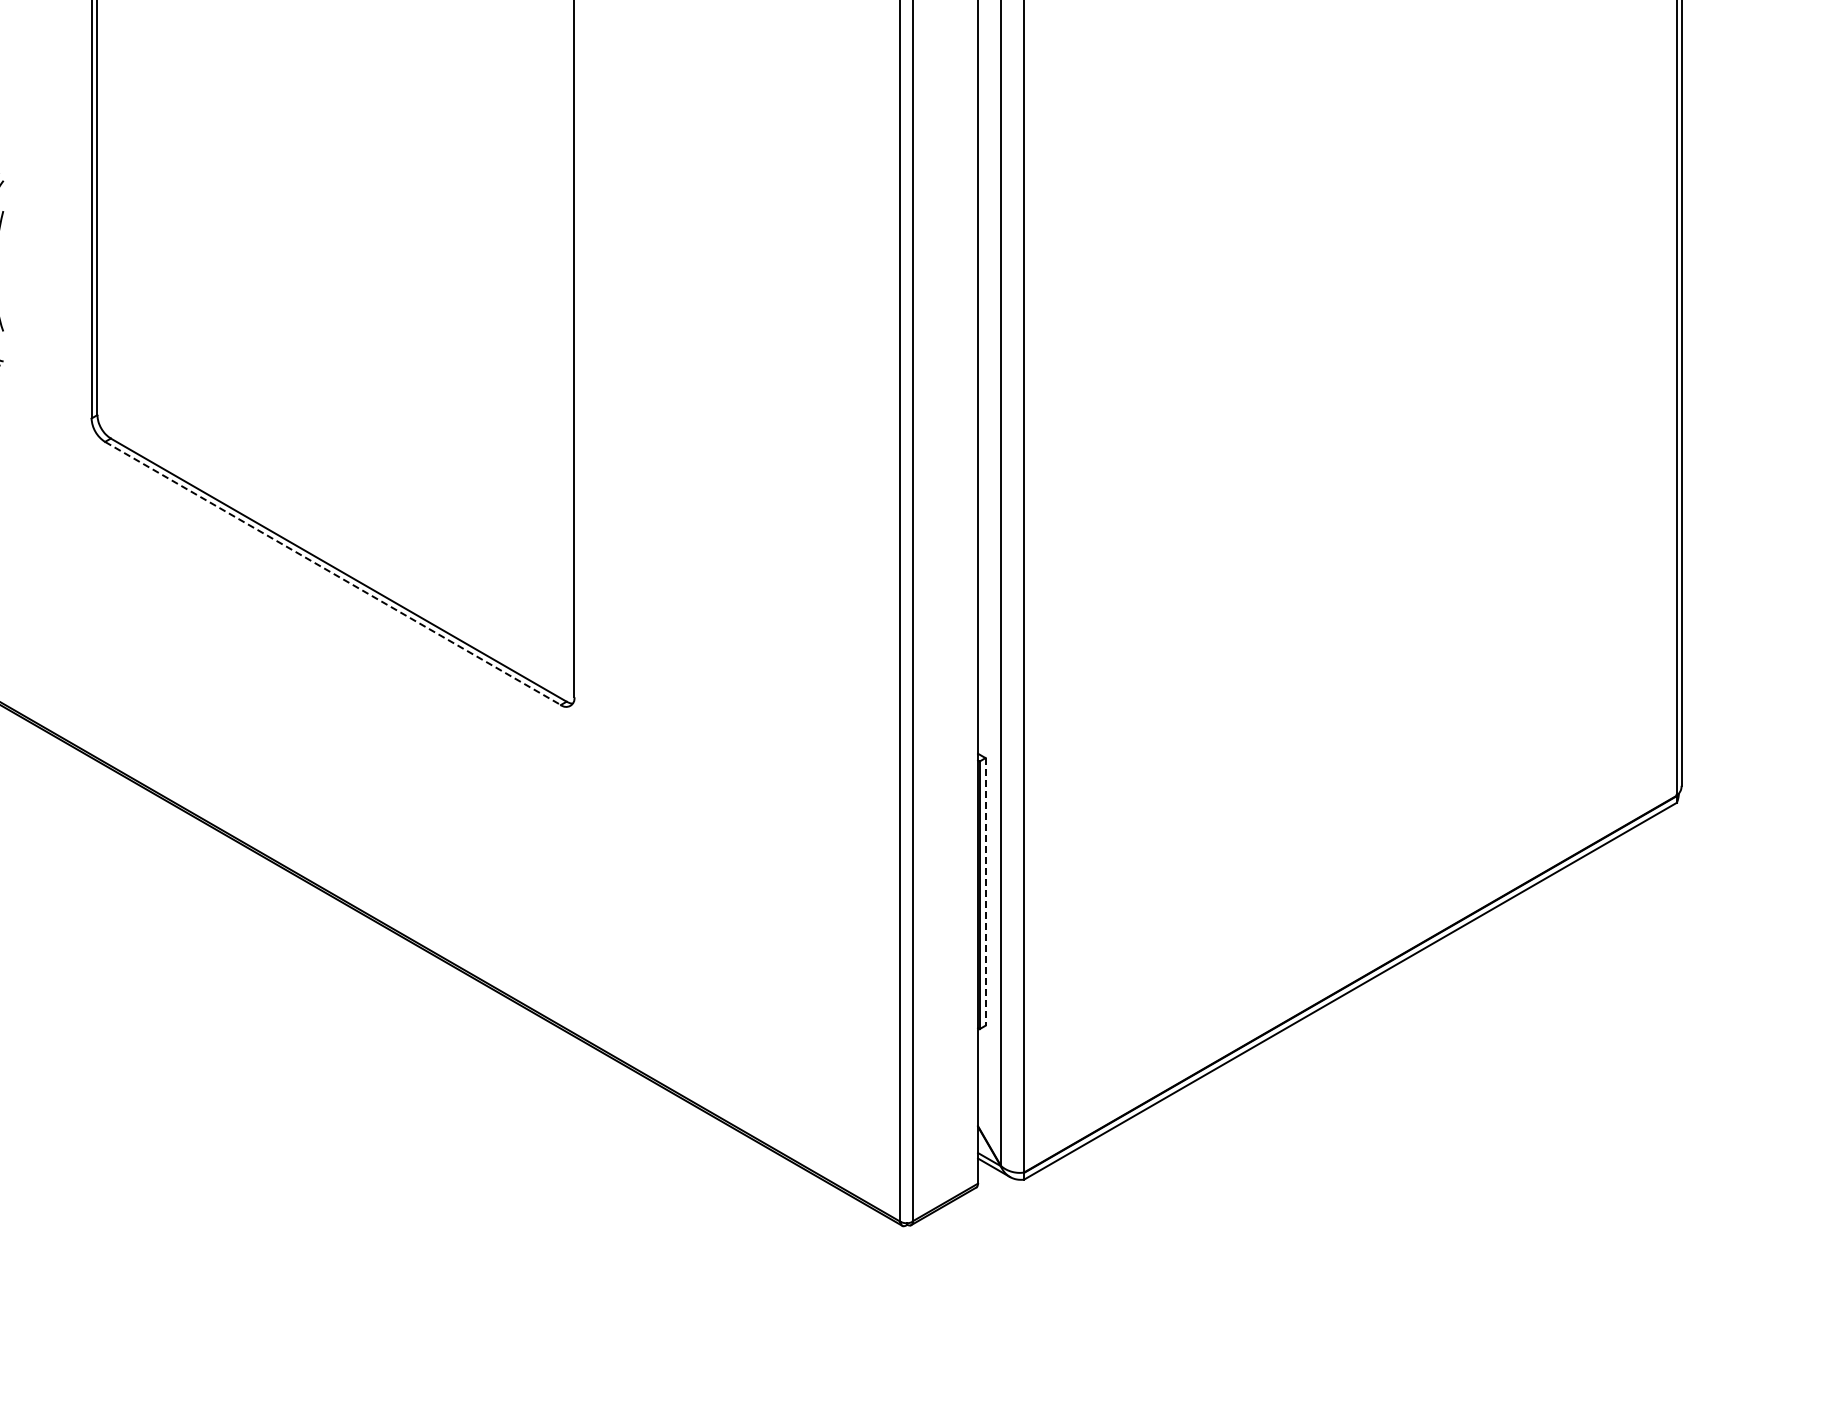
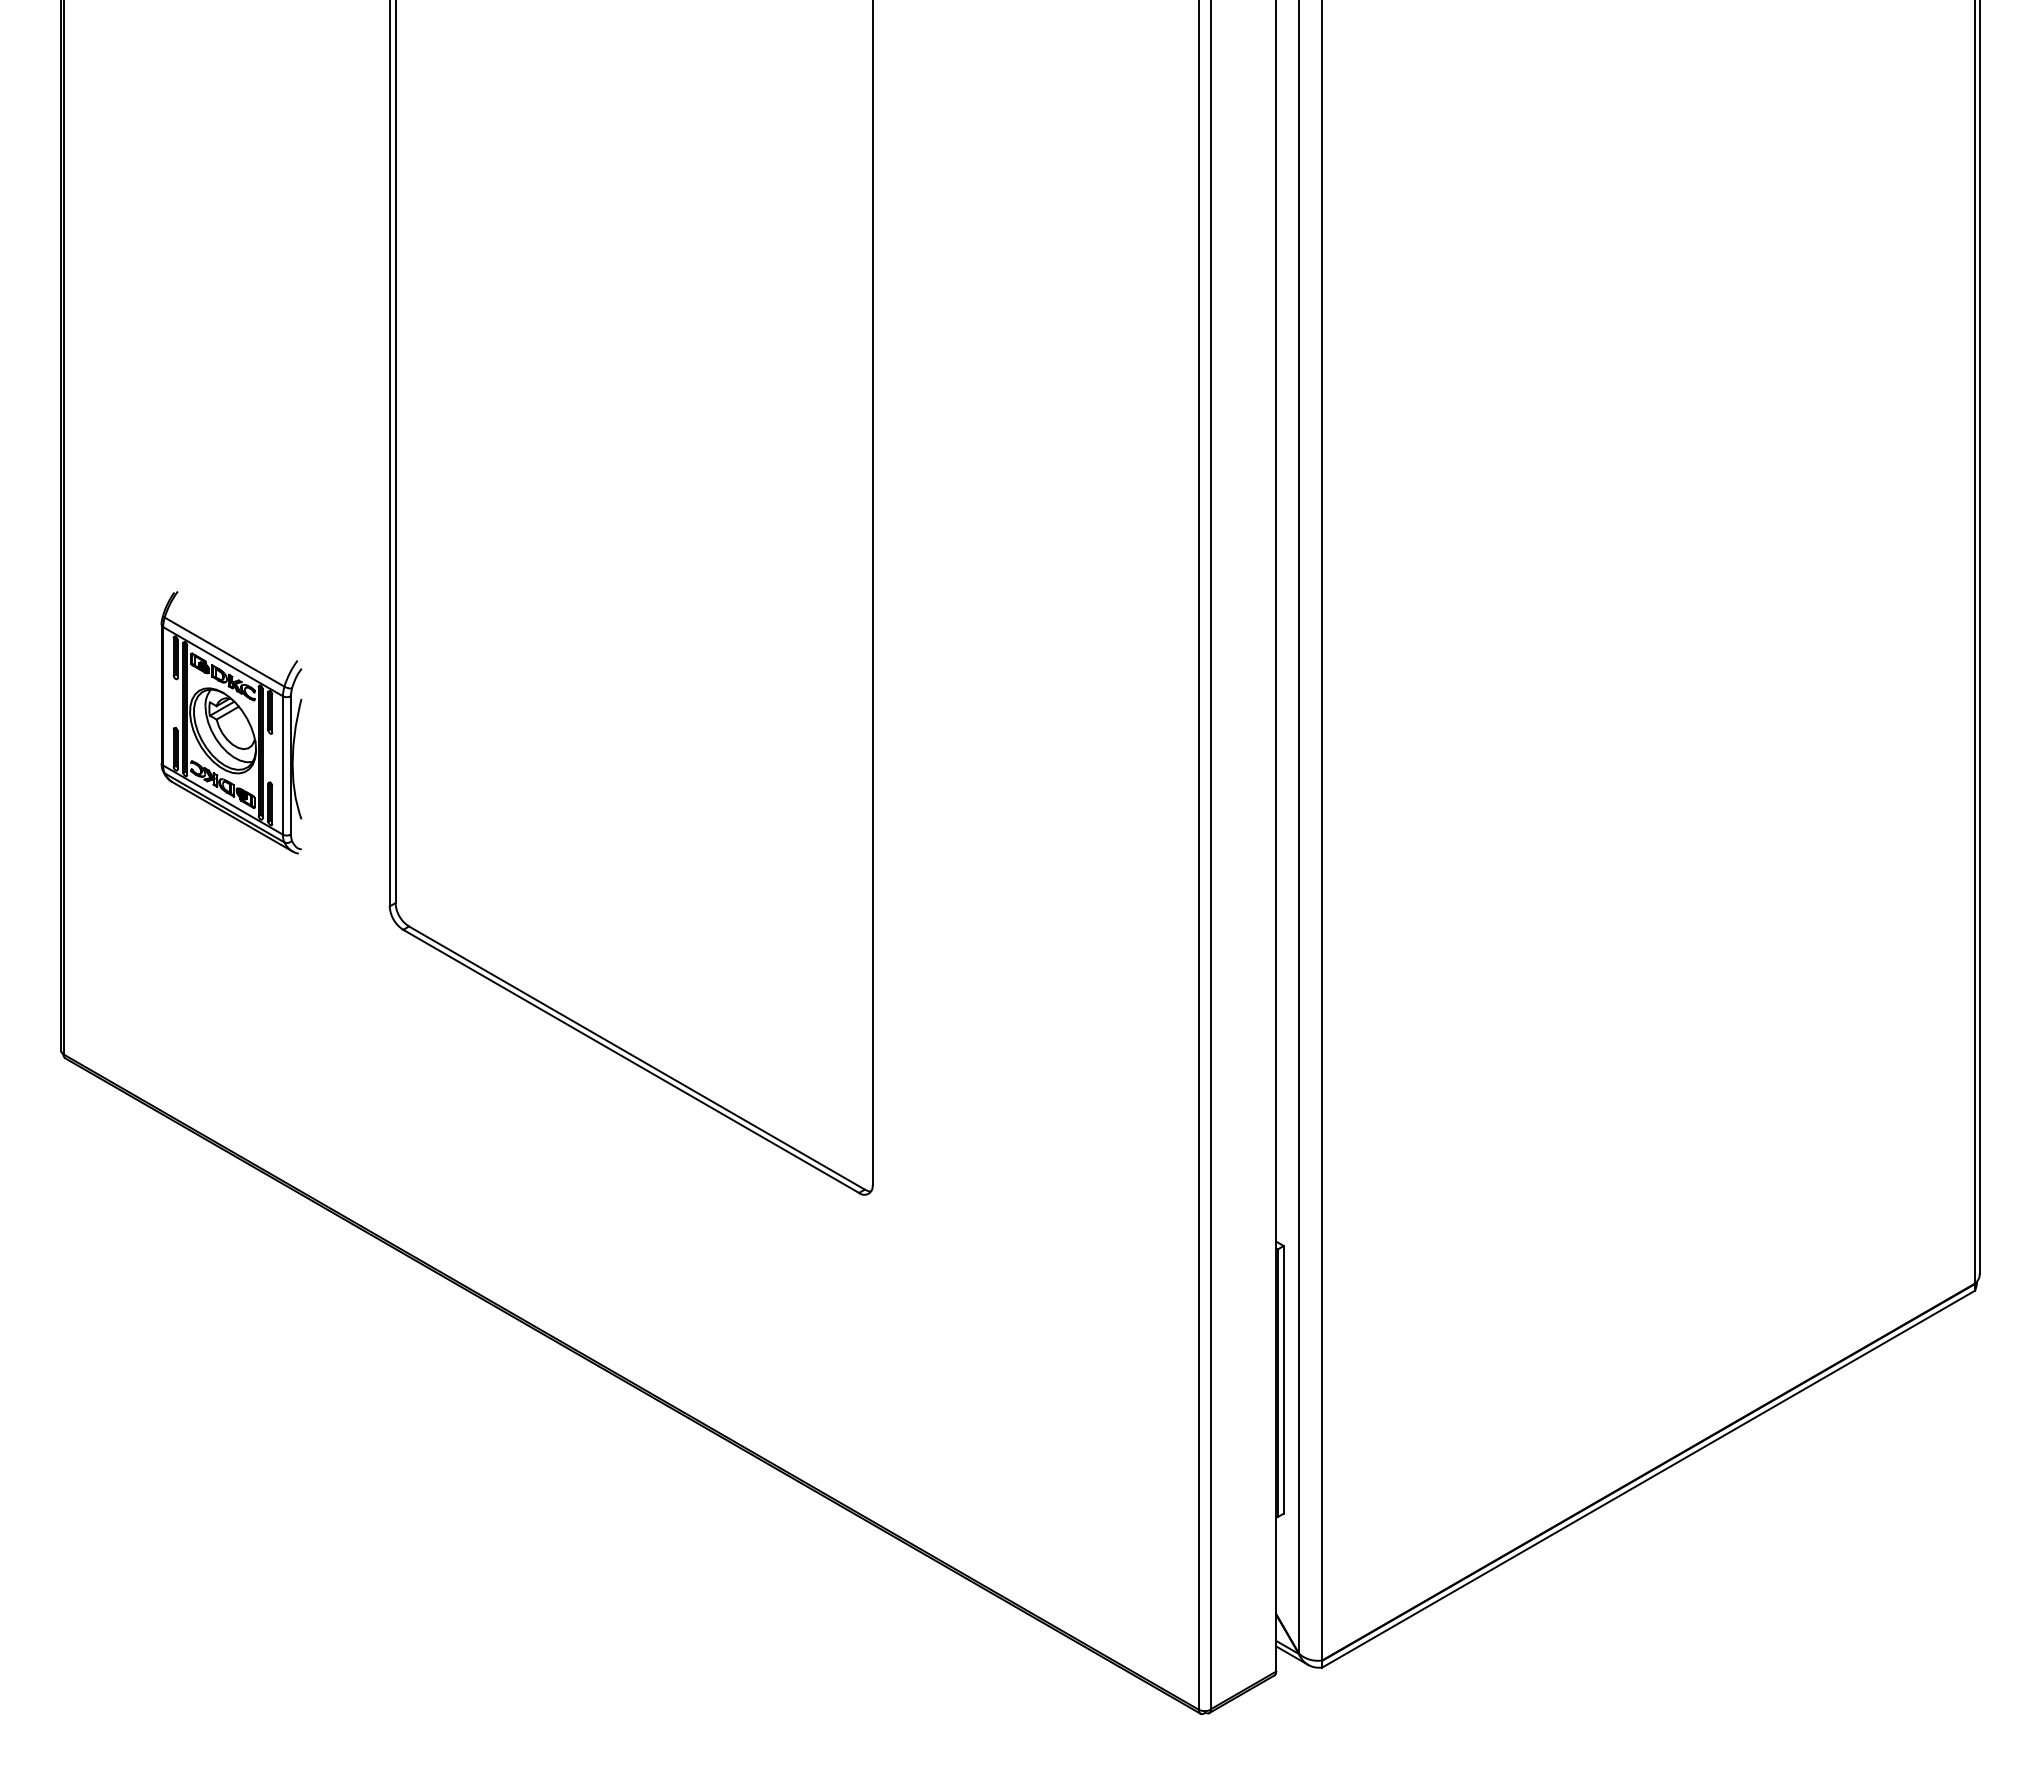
line: (333, 573) -> (631, 1061), dashed -> solid
line: (985, 891) -> (1283, 1379), dashed -> solid

